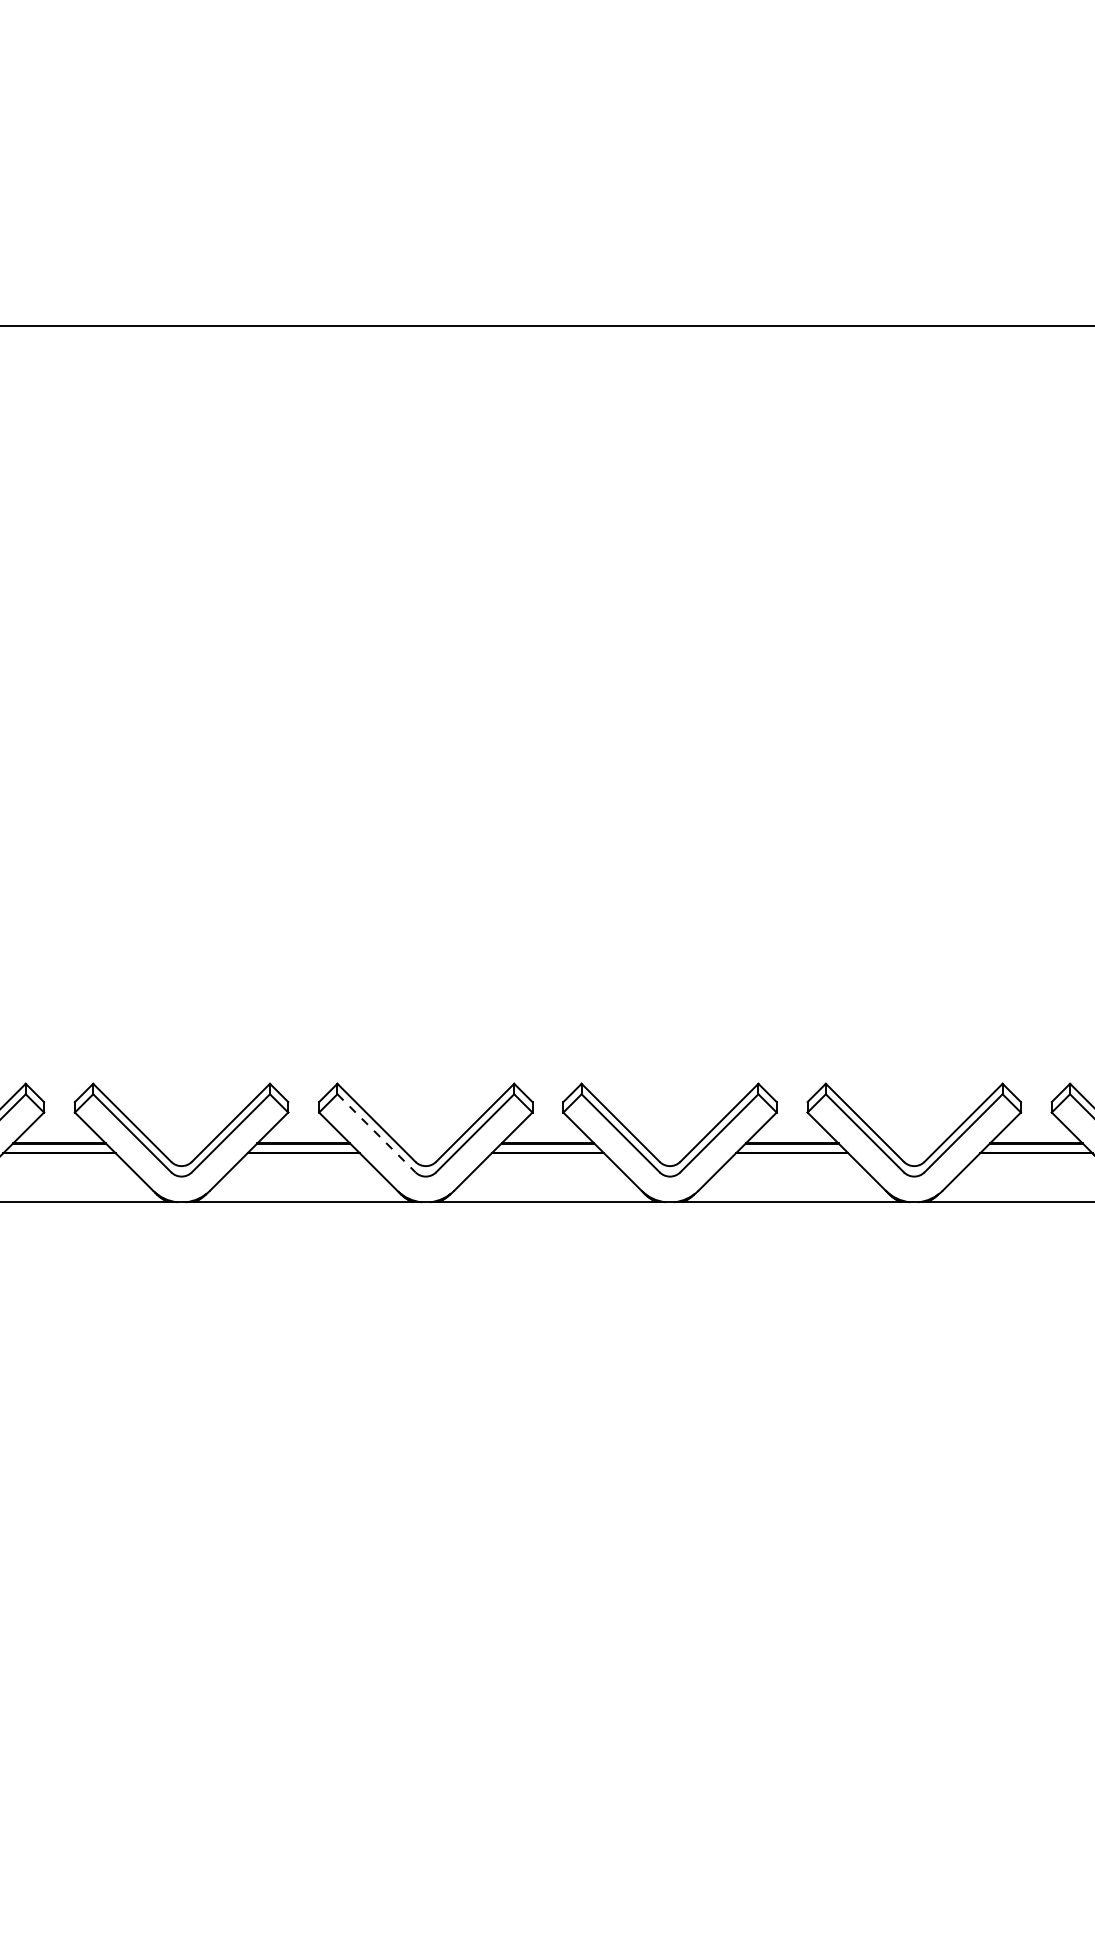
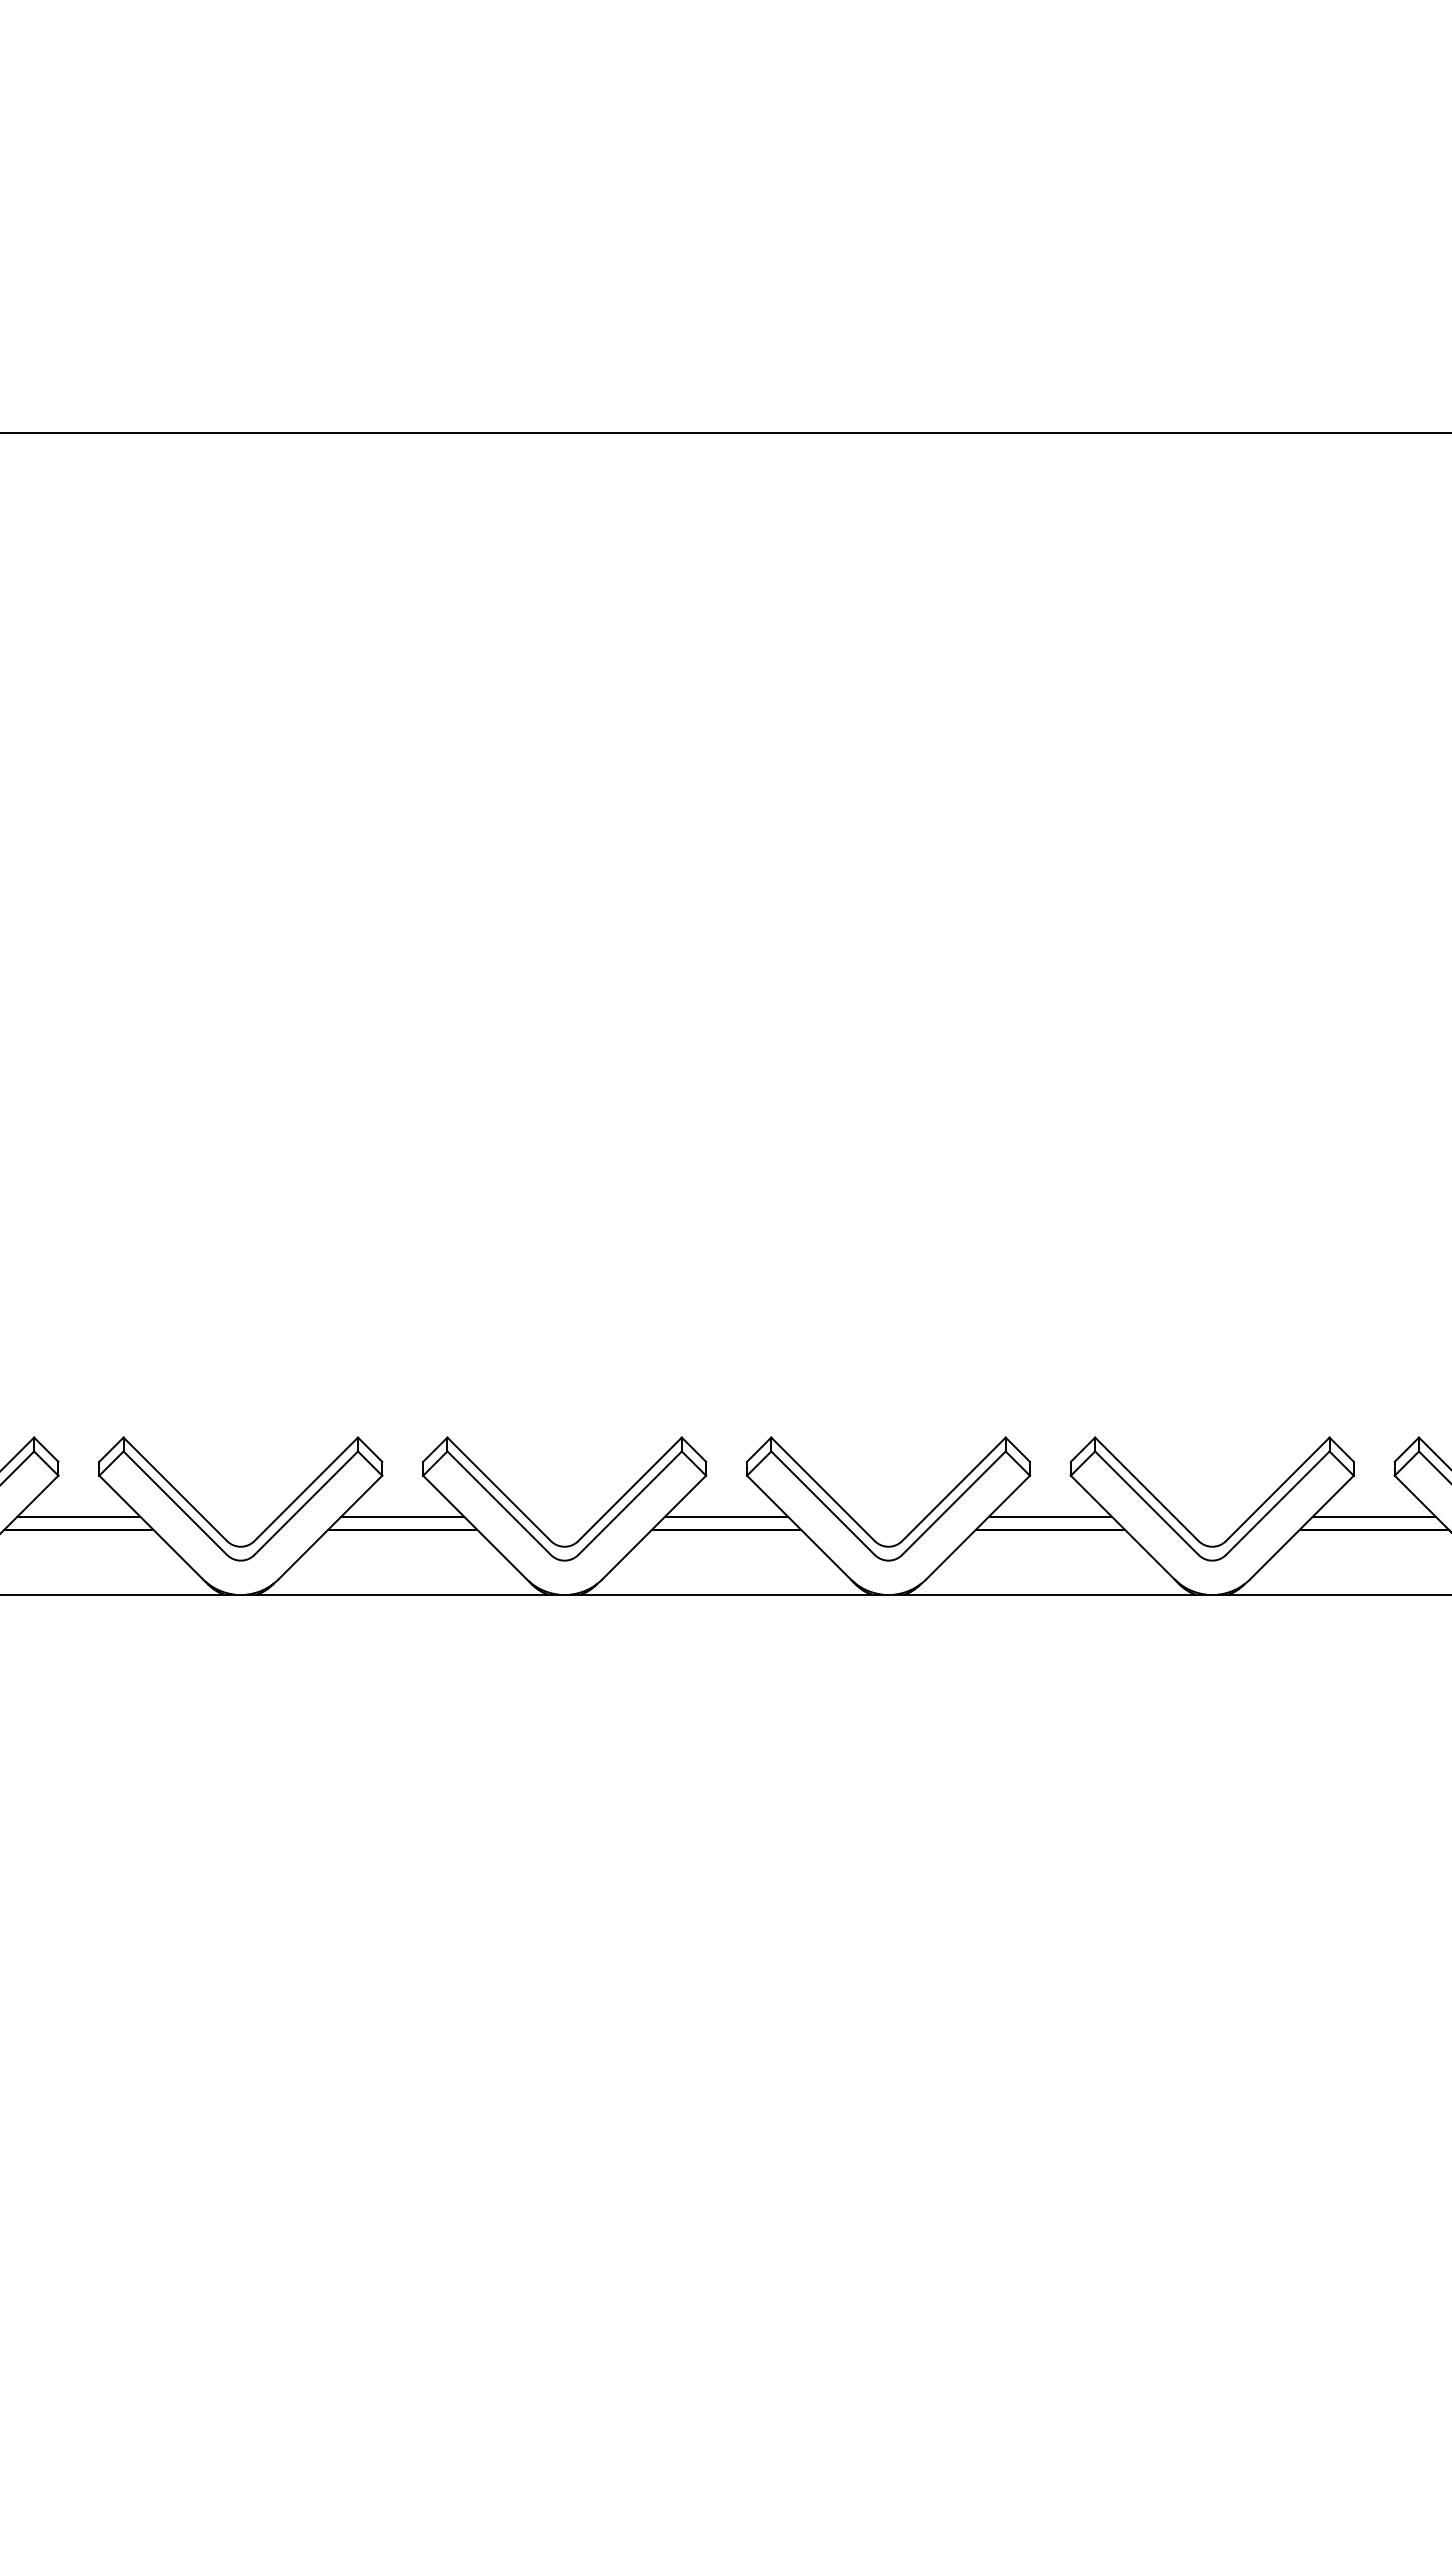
line: (376, 1133) -> (499, 1503), dashed -> solid

